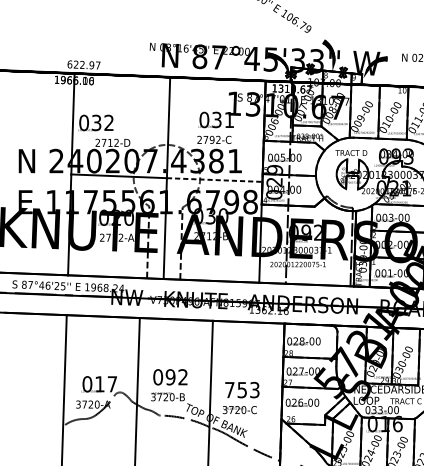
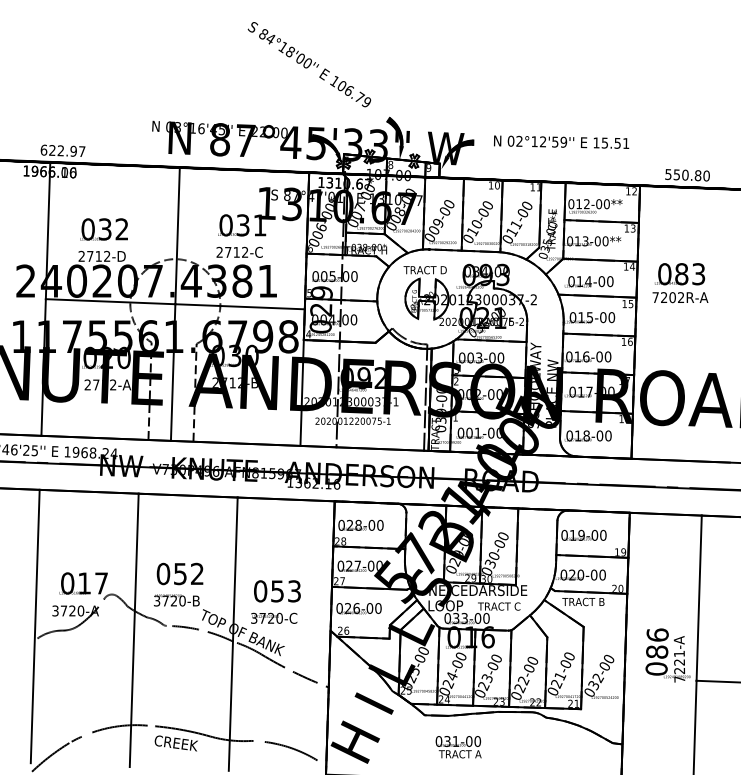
text: (95, 123) -> (103, 229), moved
text: (212, 139) -> (236, 251), 2792-C -> 2712-C
line: (214, 179) -> (240, 306), dashed -> solid
text: (169, 376) -> (179, 573), 092 -> 052
text: (229, 390) -> (260, 591), 753 -> 053

